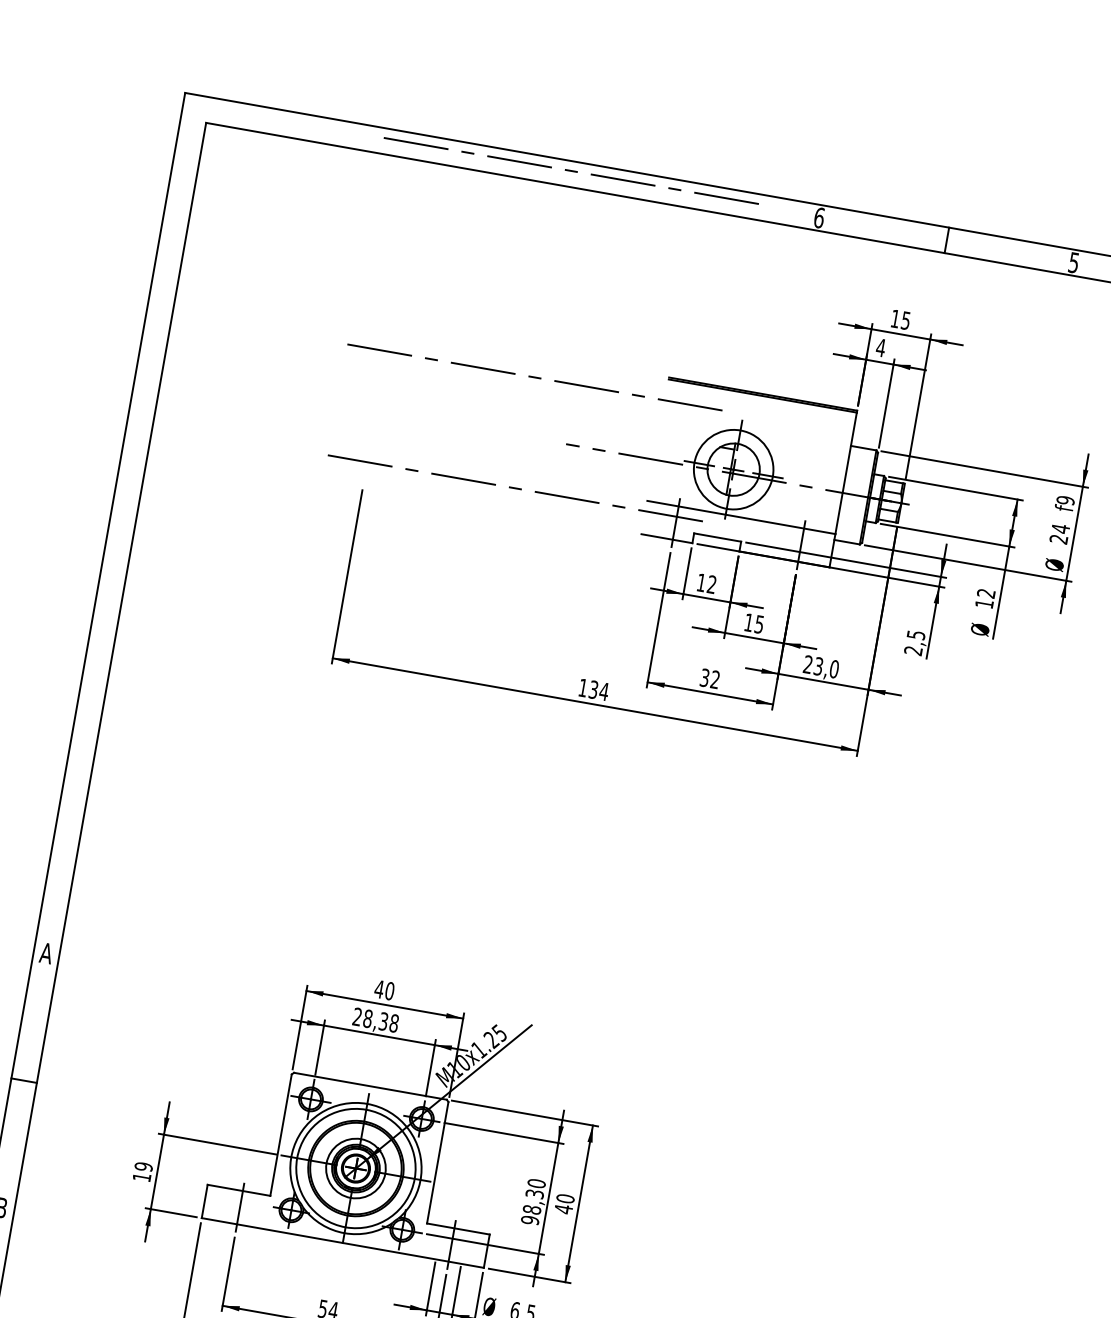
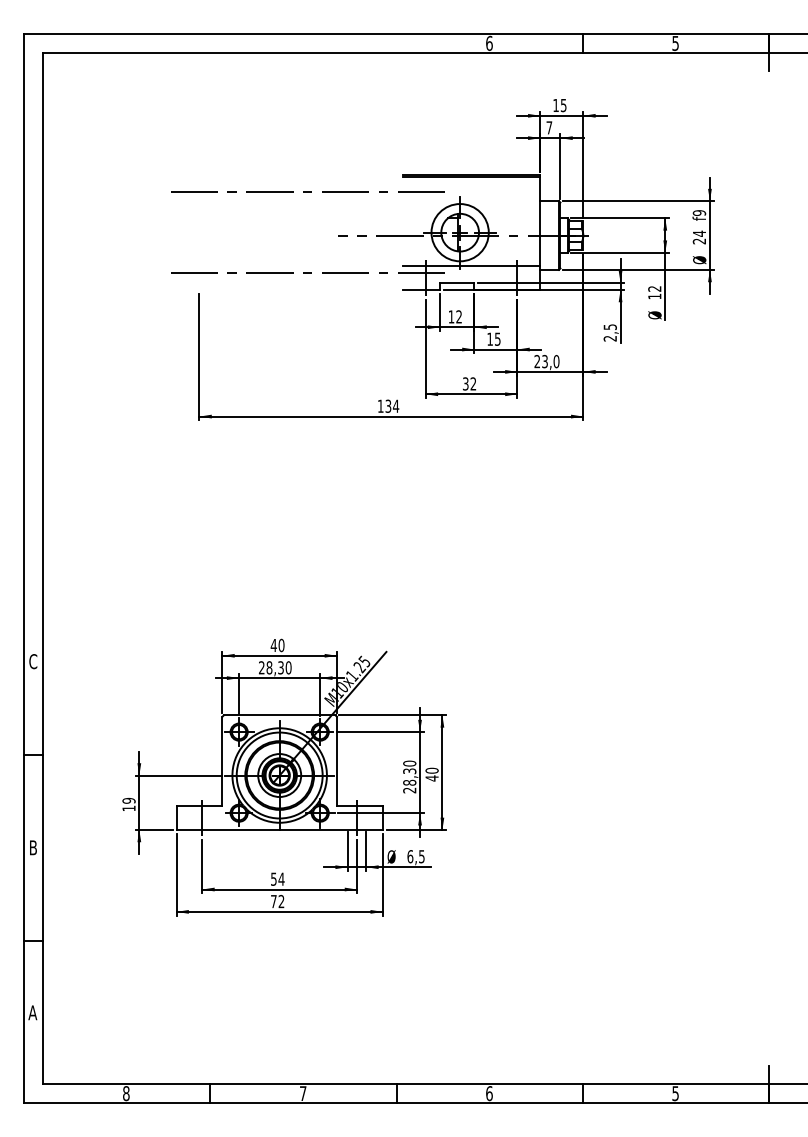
line: (571, 170) -> (307, 40), removed
text: (881, 347) -> (549, 127), 4 -> 7
text: (45, 953) -> (32, 661), A -> C
text: (394, 1022) -> (288, 667), 28,38 -> 28,30
text: (529, 1220) -> (409, 790), 98,30 -> 28,30

